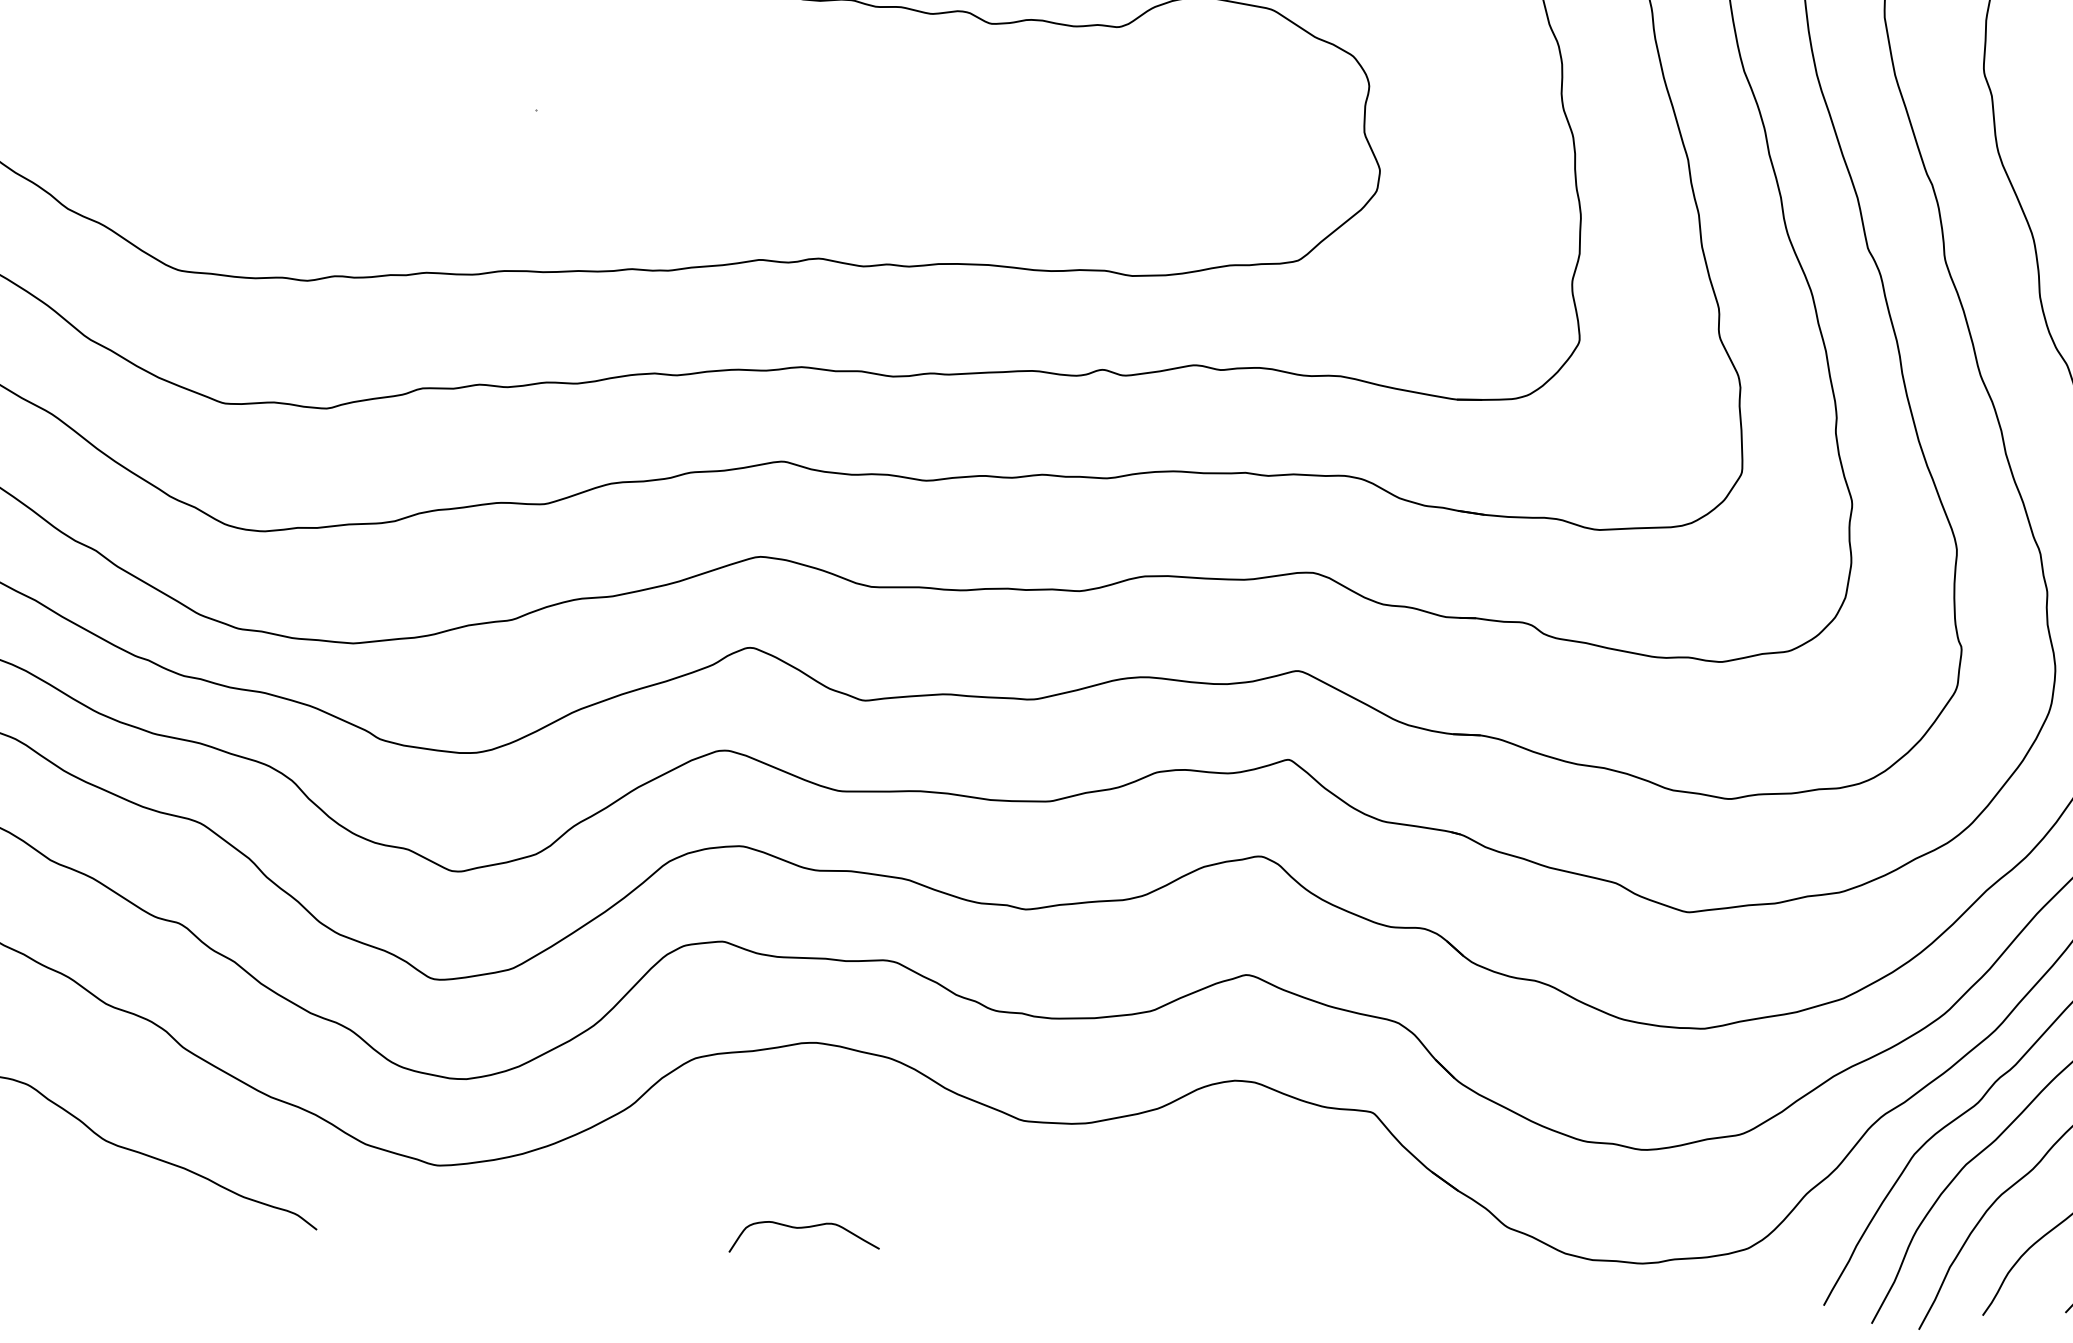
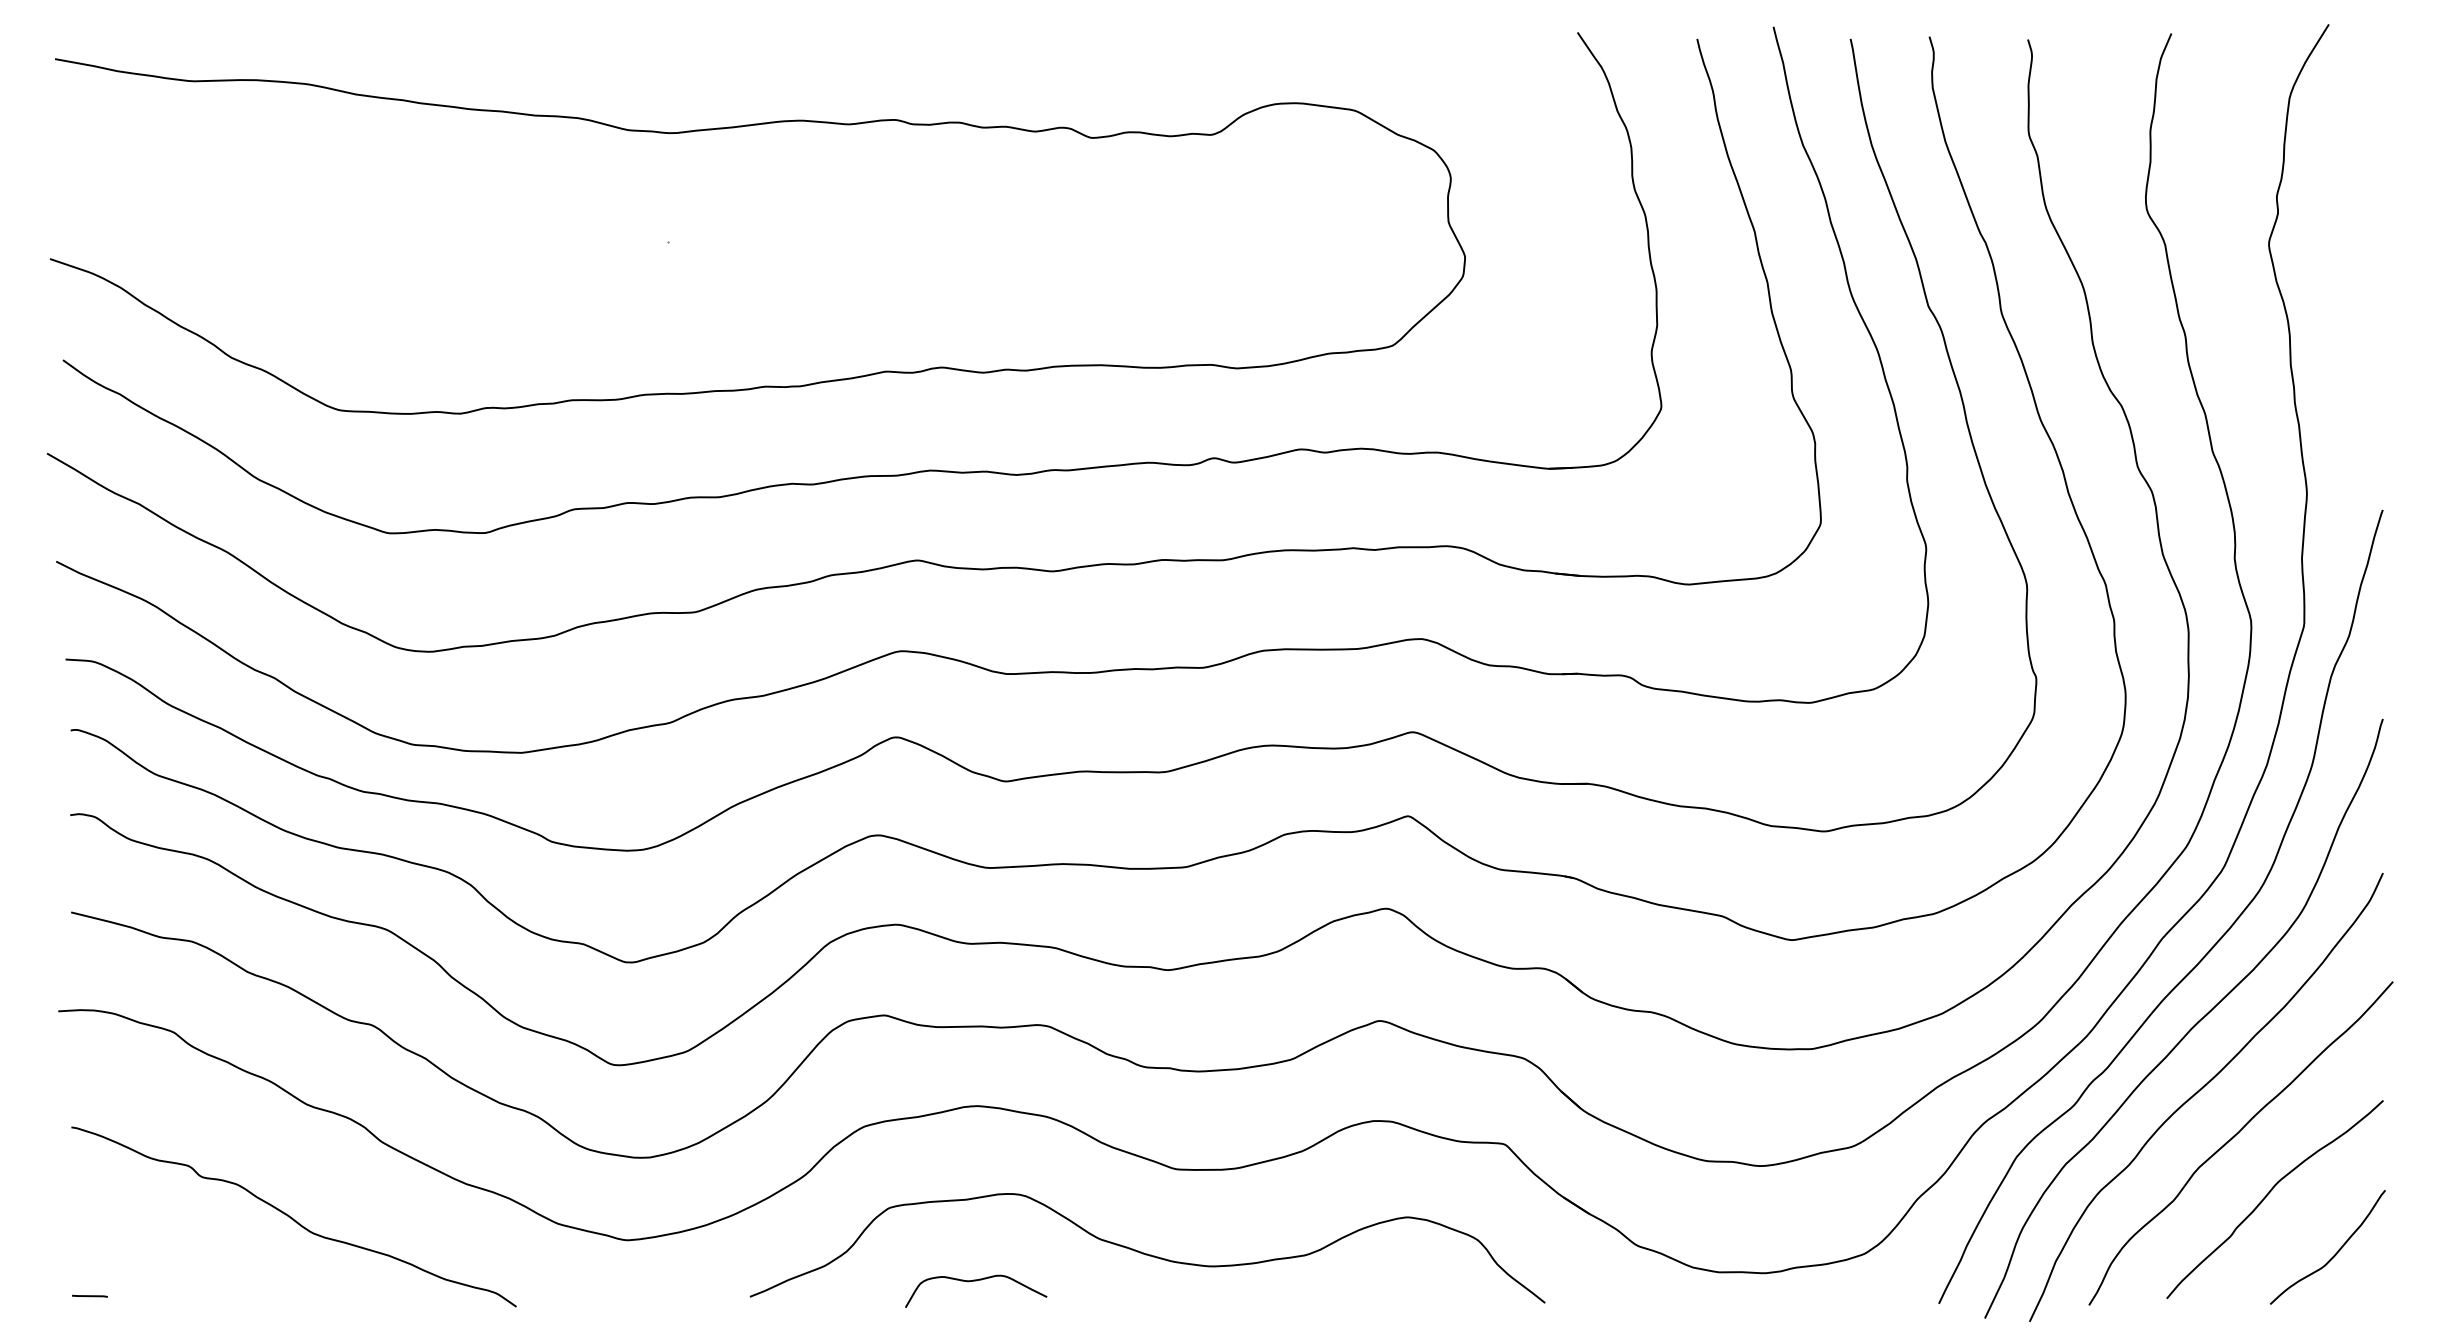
curve: (985, 1207) -> (1144, 1252), added

